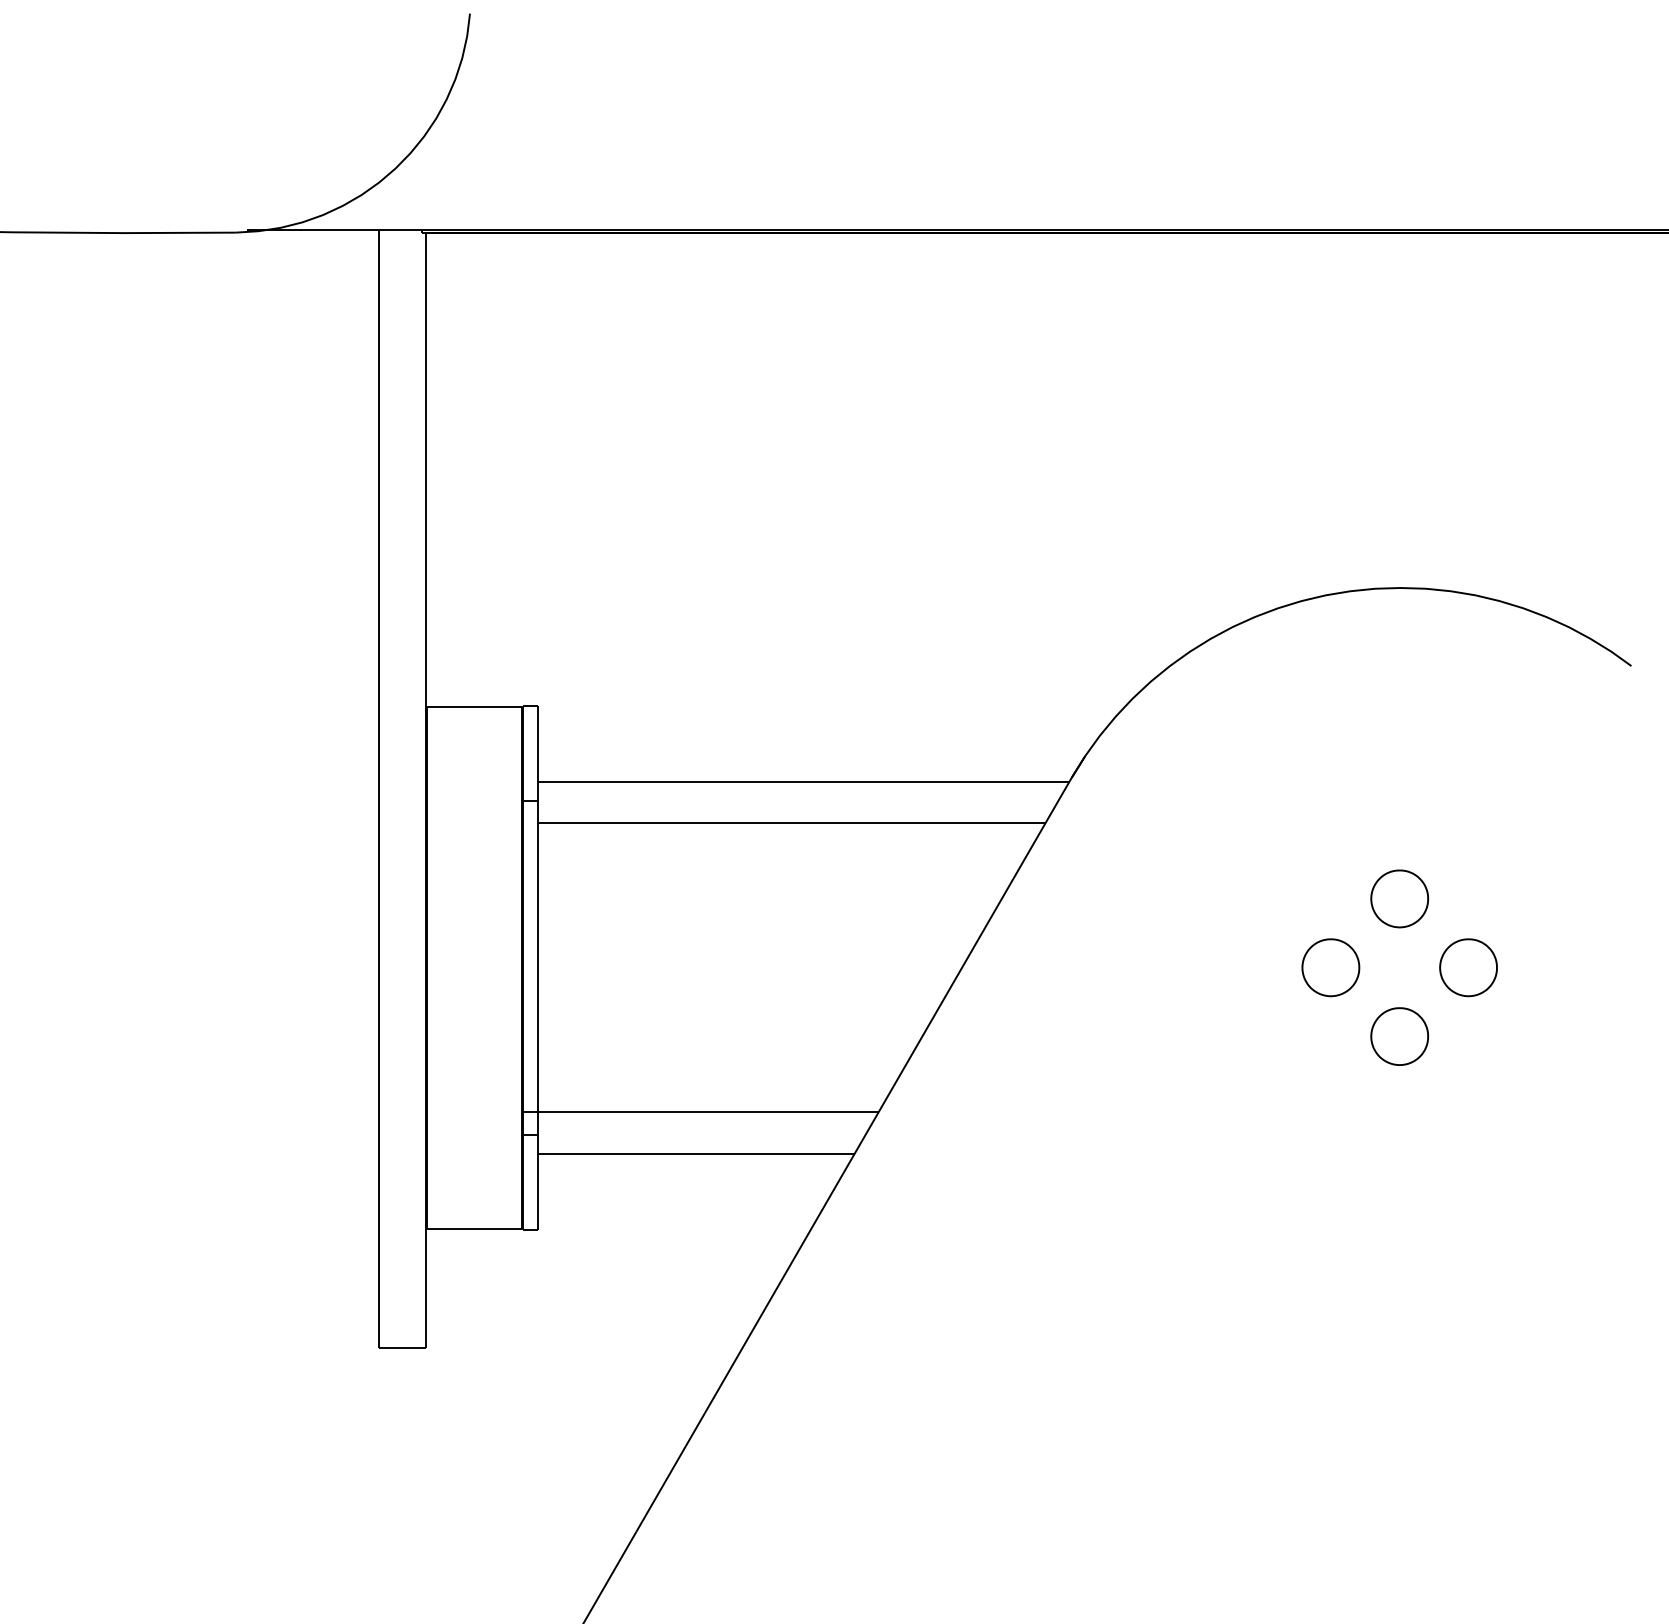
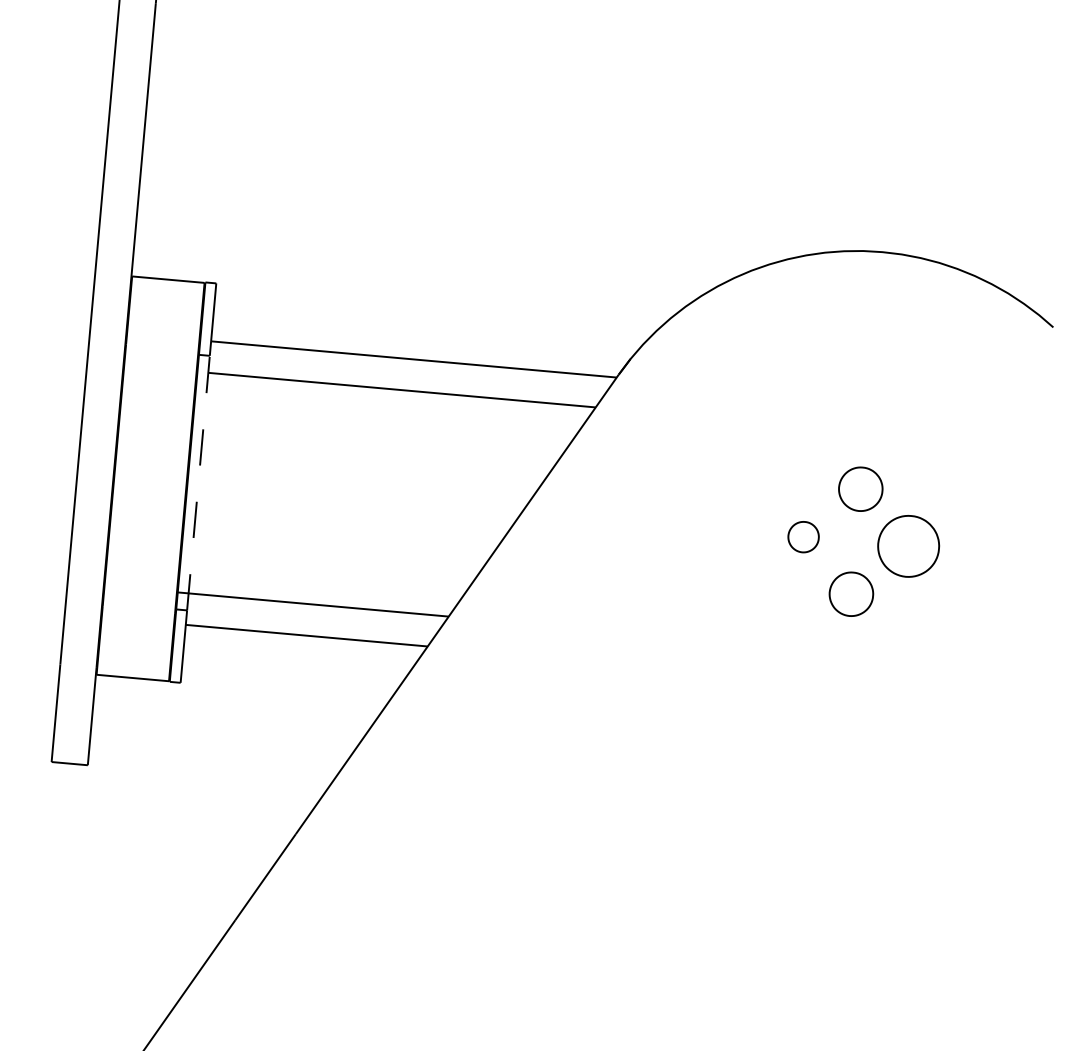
line: (537, 967) -> (198, 482), solid -> dashed
part: (1330, 967) -> (803, 536), size x0.7
part: (1468, 967) -> (908, 546), size x1.4

